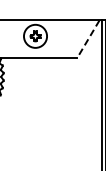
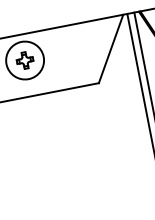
line: (88, 39) -> (111, 48), dashed -> solid

